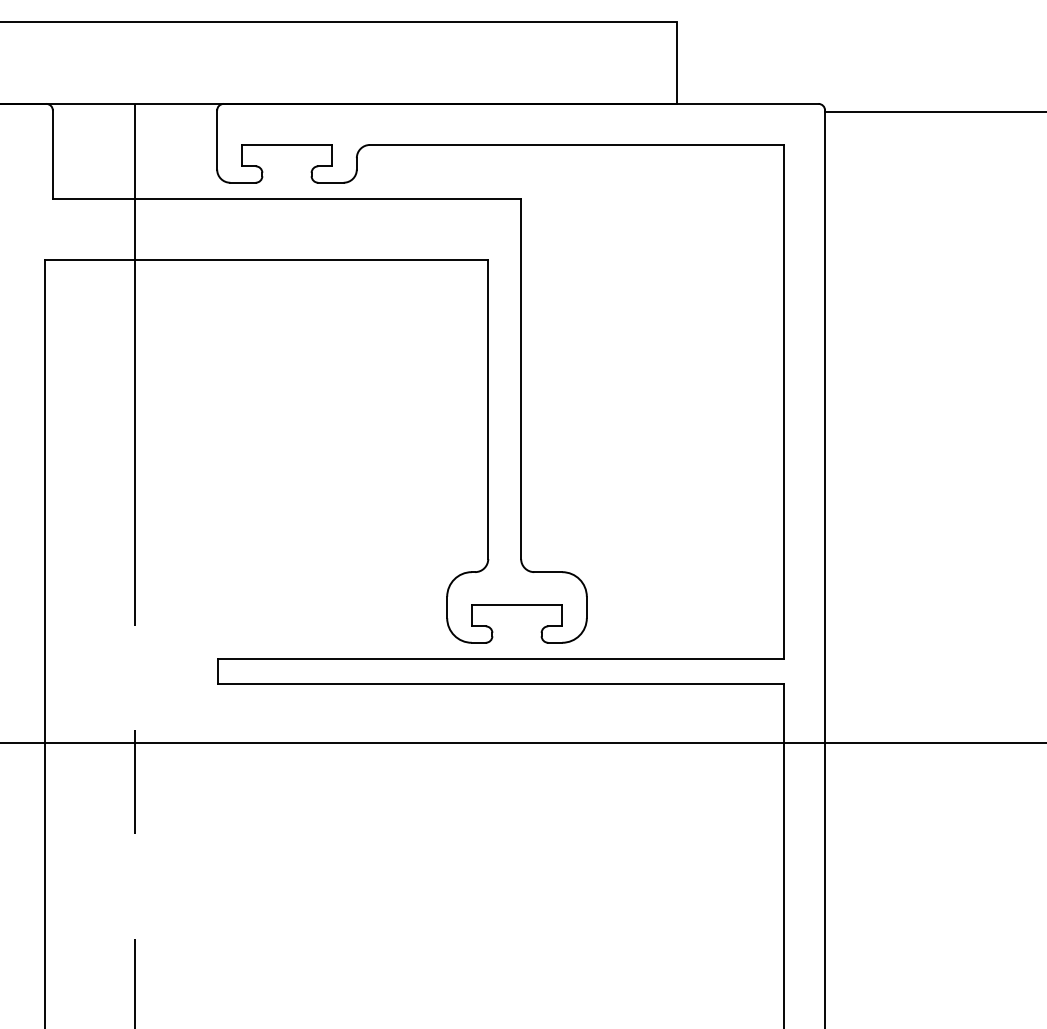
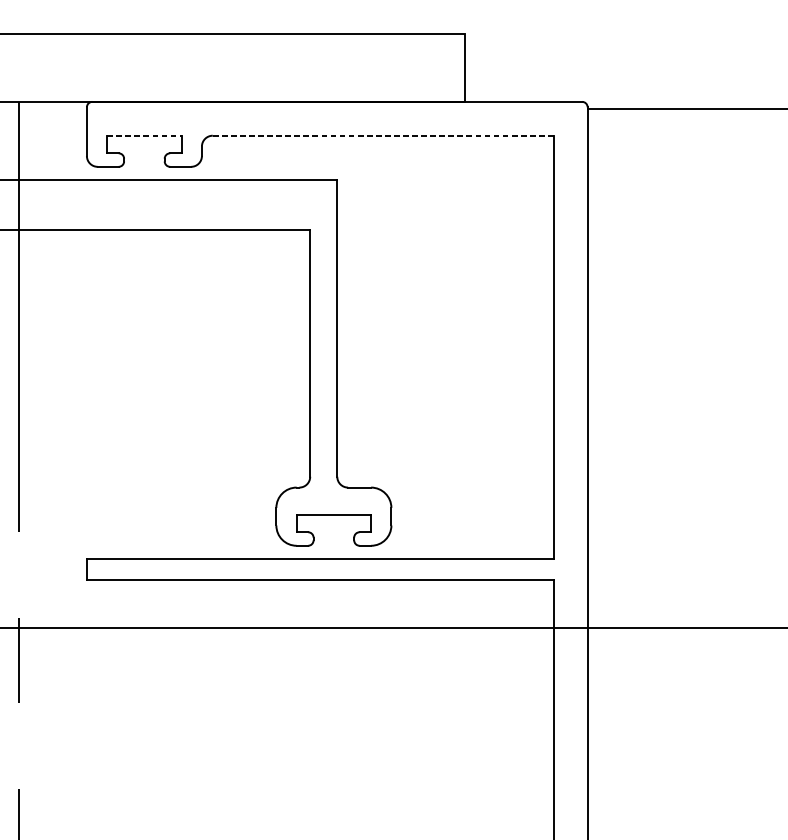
line: (287, 144) -> (144, 135), solid -> dashed
line: (577, 144) -> (383, 135), solid -> dashed

